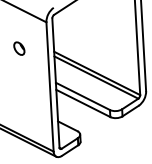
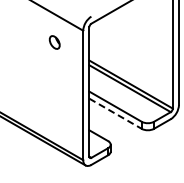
part: (19, 48) -> (54, 42), moved
line: (84, 104) -> (116, 114), solid -> dashed

